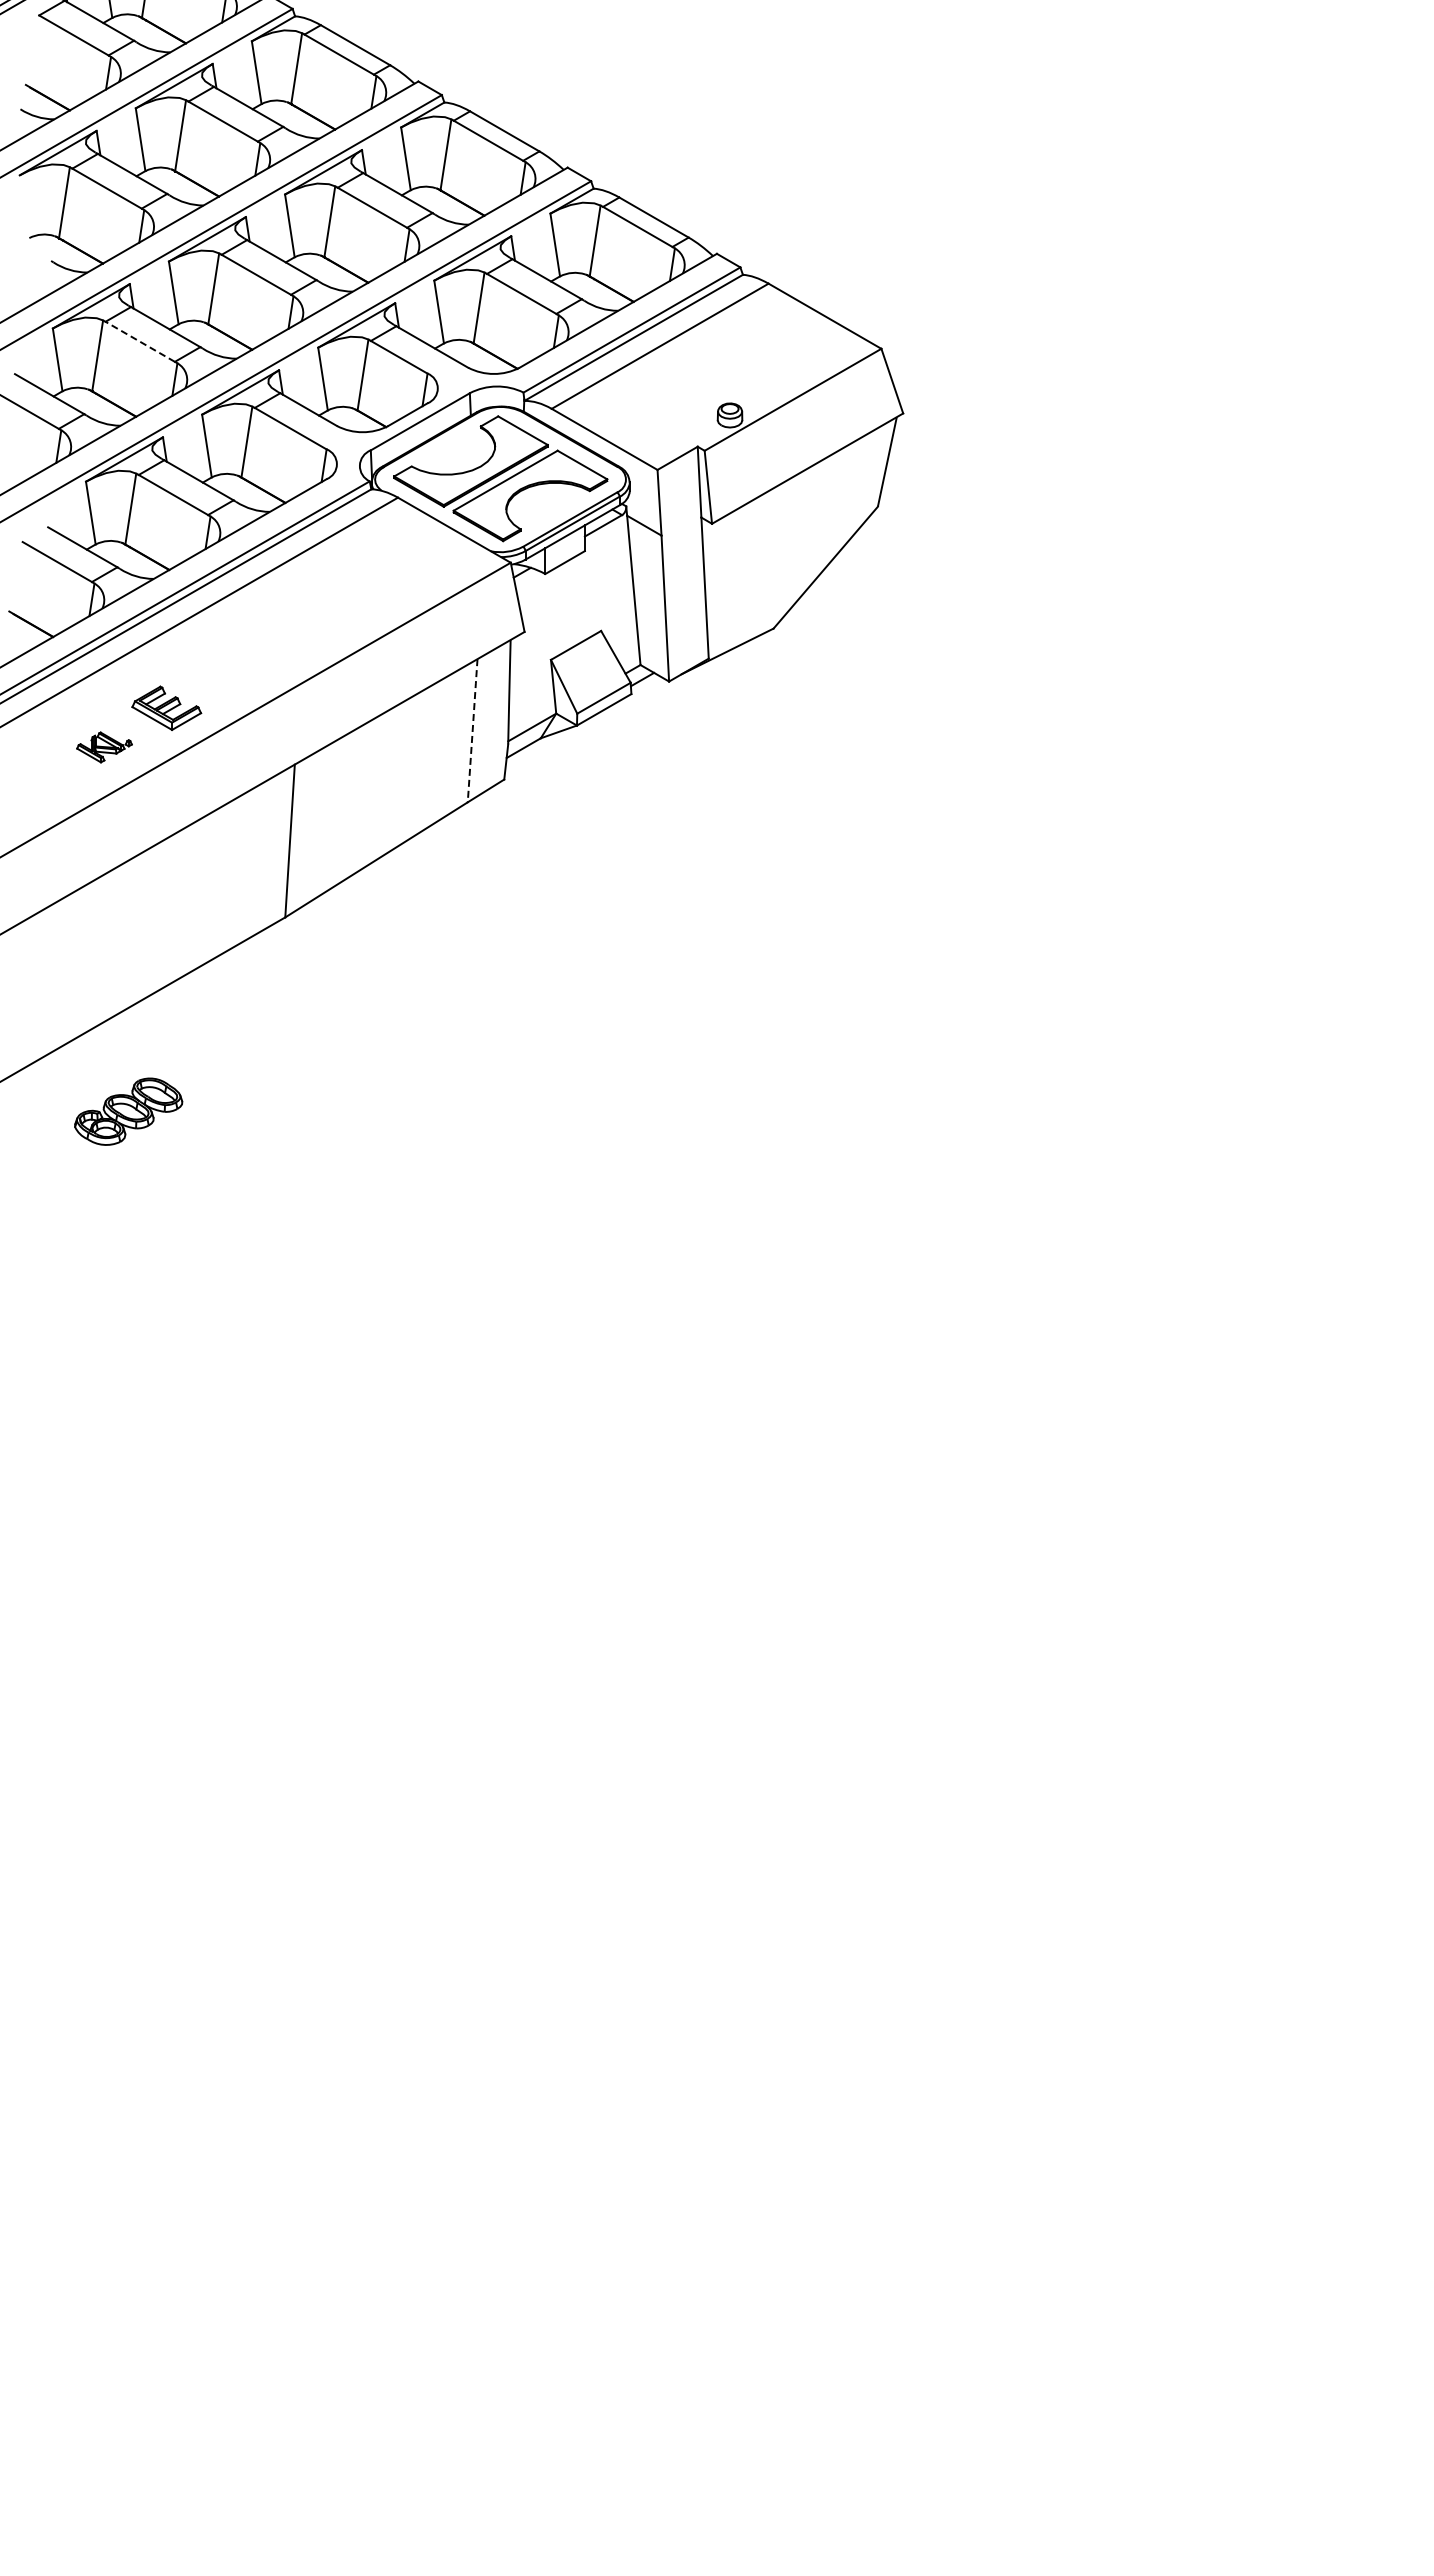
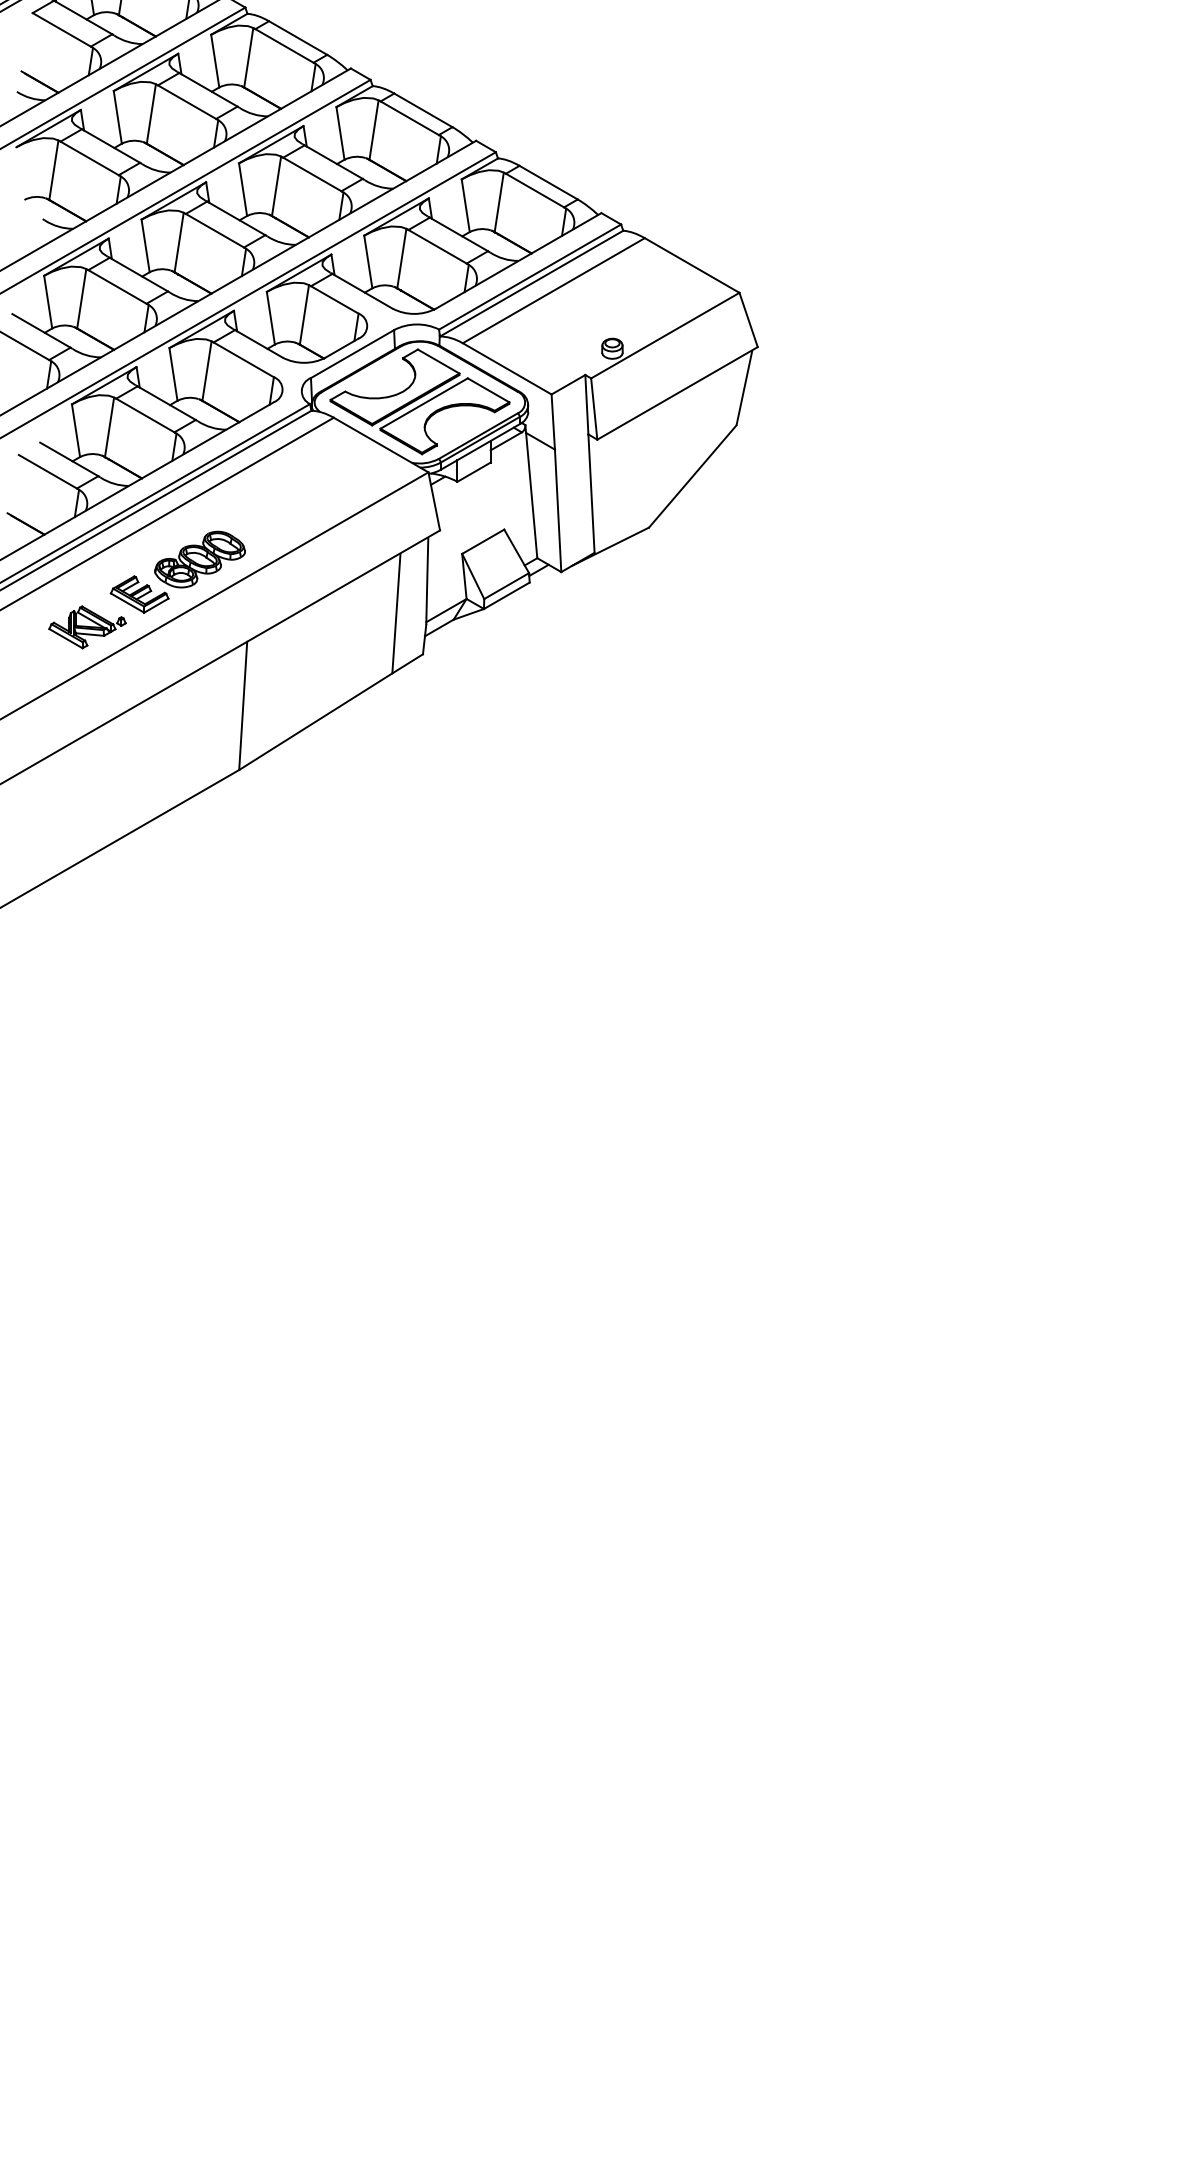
line: (139, 341) -> (116, 286), dashed -> solid
line: (472, 730) -> (396, 613), dashed -> solid
part: (104, 747) -> (87, 627), size x1.67
part: (128, 1111) -> (199, 559), moved

